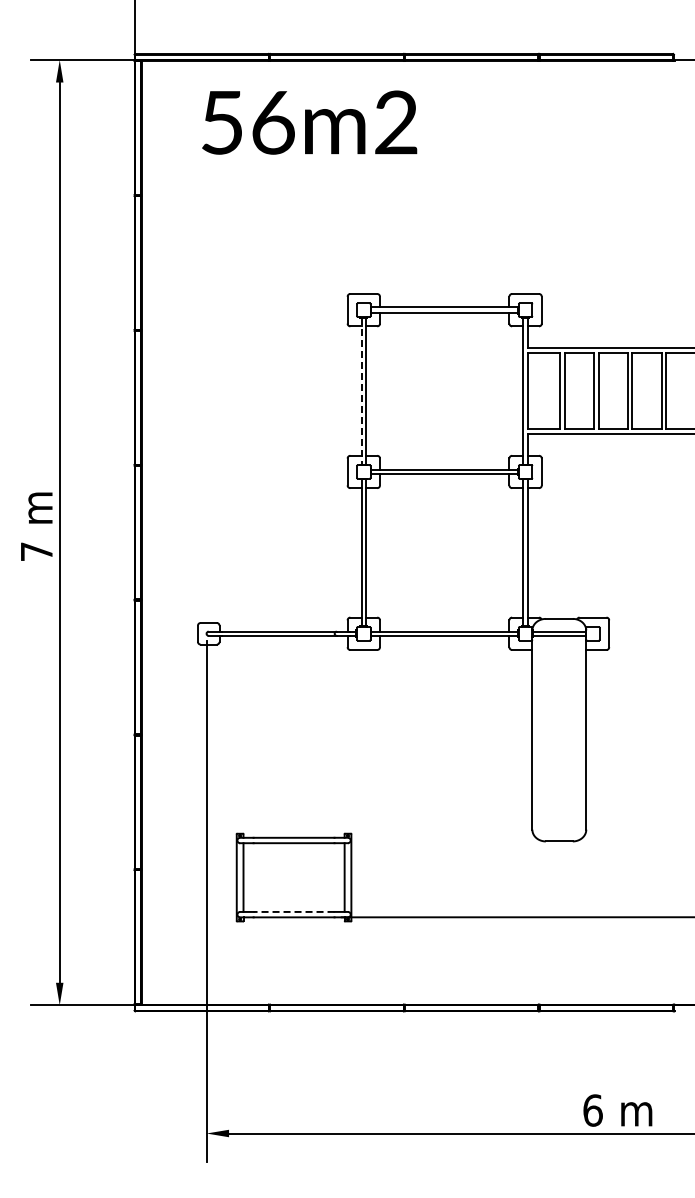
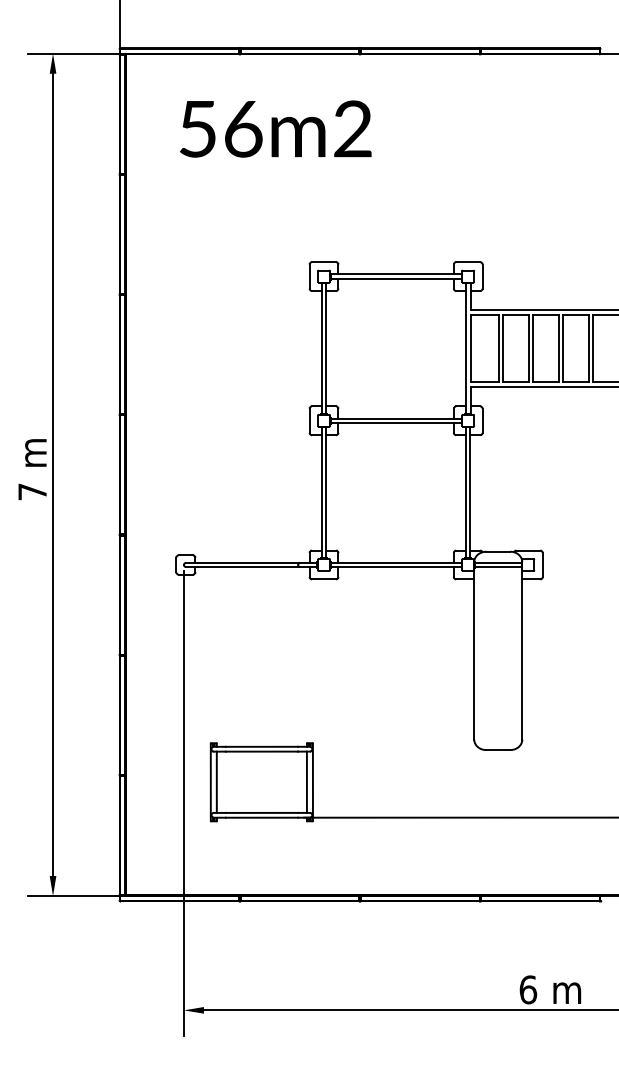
text: (309, 122) -> (275, 128), moved
line: (361, 391) -> (321, 349), dashed -> solid
line: (293, 911) -> (261, 812), dashed -> solid

